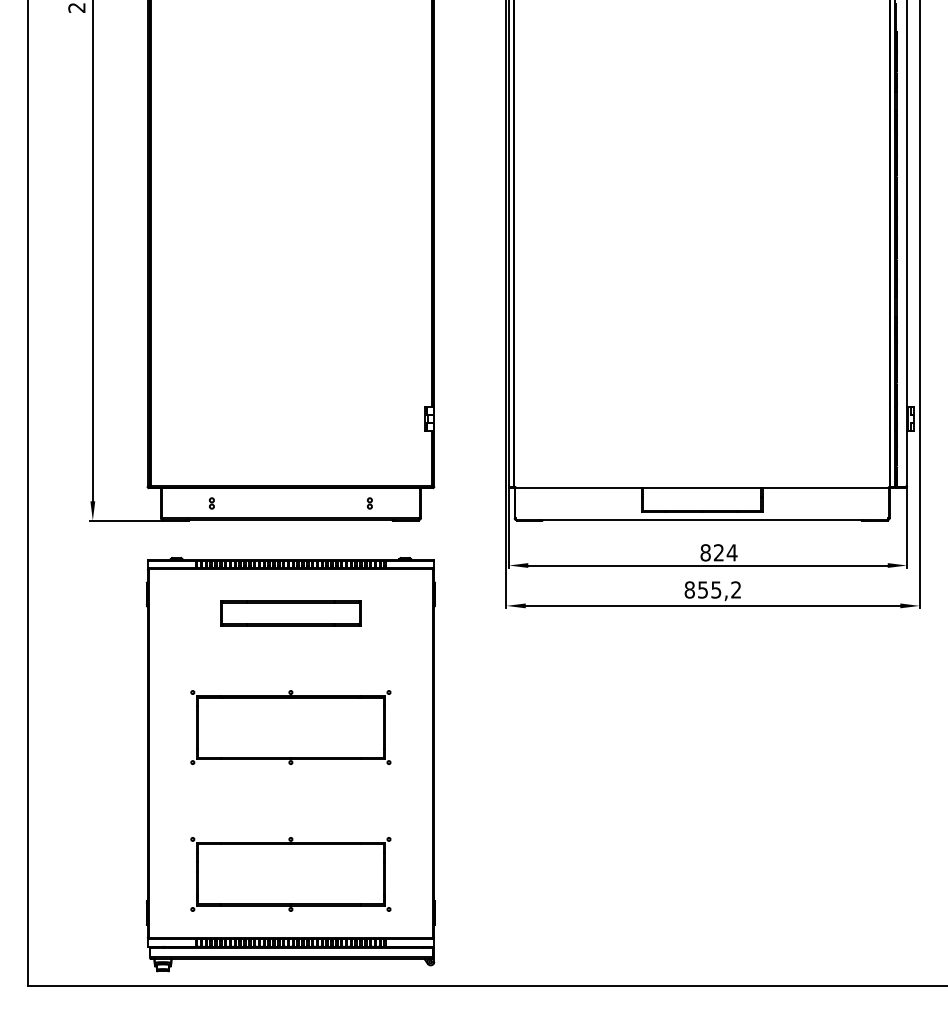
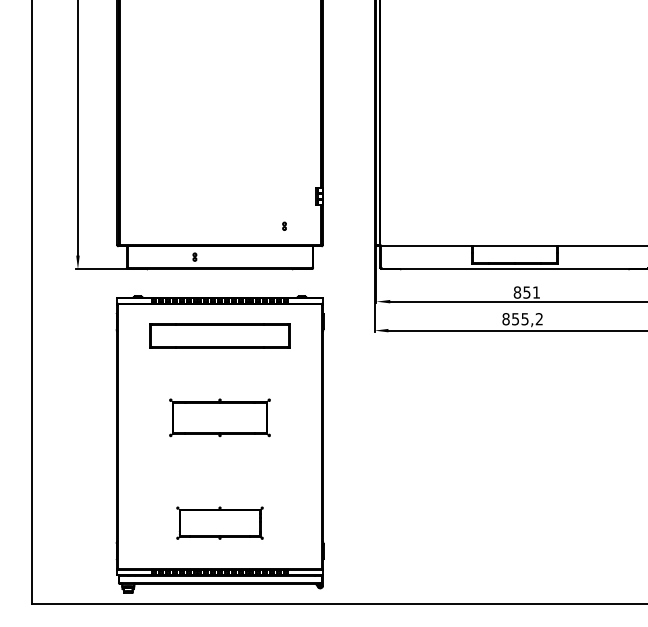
part: (211, 503) -> (194, 257), moved
part: (369, 503) -> (284, 226), moved
text: (725, 552) -> (531, 292), 824 -> 851
part: (290, 613) -> (219, 336), size x1.4
part: (290, 727) -> (219, 417), size x0.7
part: (290, 874) -> (219, 523), size x0.6

